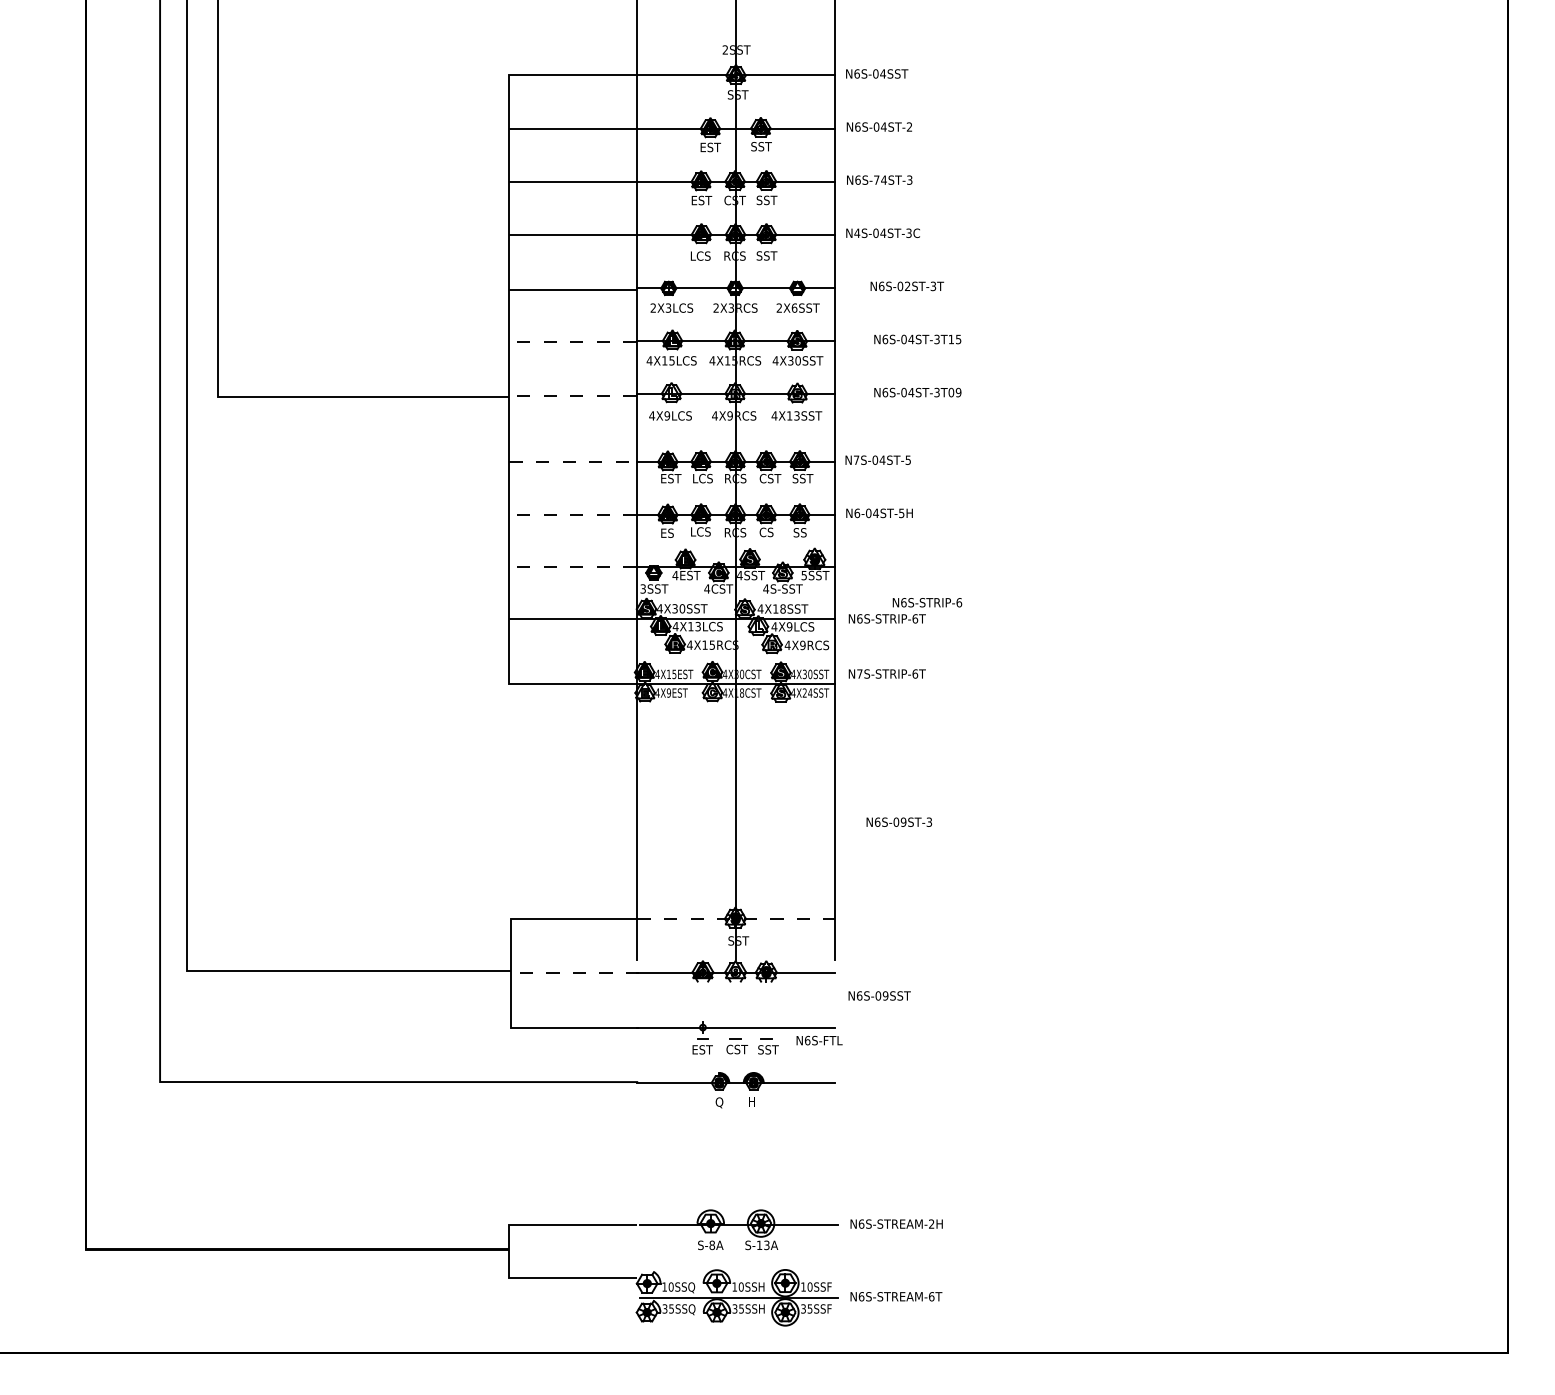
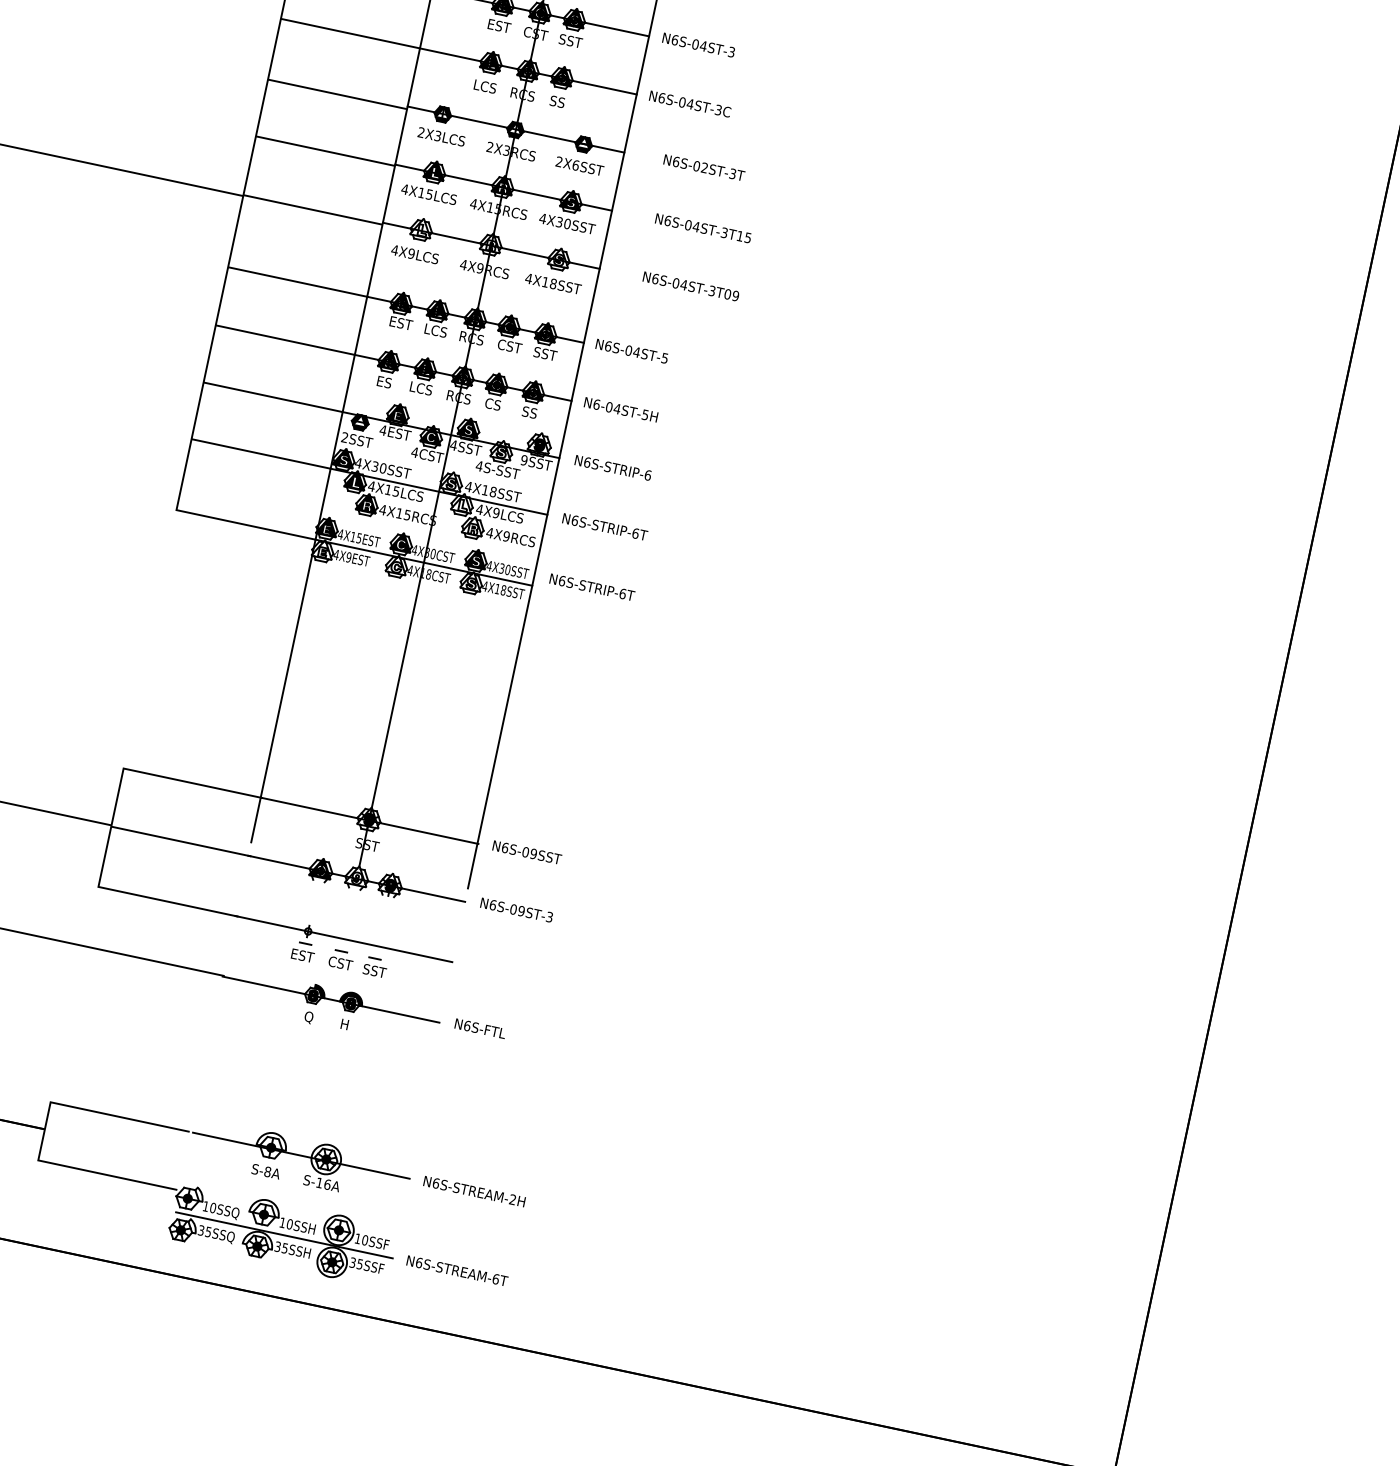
text: (876, 179) -> (695, 43), N6S-74ST-3 -> N6S-04ST-3
text: (857, 232) -> (662, 97), N4S-04ST-3C -> N6S-04ST-3C
text: (766, 255) -> (557, 101), SST -> SS
line: (573, 342) -> (325, 151), dashed -> solid
line: (573, 395) -> (313, 209), dashed -> solid
text: (796, 415) -> (553, 283), 4X13SST -> 4X18SST
text: (856, 459) -> (608, 345), N7S-04ST-5 -> N6S-04ST-5
line: (574, 461) -> (299, 282), dashed -> solid
line: (573, 514) -> (285, 339), dashed -> solid
line: (573, 567) -> (273, 397), dashed -> solid
text: (804, 574) -> (524, 459), 5SST -> 9SST
text: (642, 588) -> (344, 436), 3SST -> 2SST
text: (927, 602) -> (613, 467), moved
text: (697, 625) -> (395, 490), 4X13LCS -> 4X15LCS
text: (859, 673) -> (561, 580), N7S-STRIP-6T -> N6S-STRIP-6T
text: (807, 692) -> (500, 589), 4X24SST -> 4X18SST
text: (899, 821) -> (517, 909), moved
line: (736, 919) -> (370, 820), dashed -> solid
line: (575, 972) -> (181, 841), dashed -> solid
text: (879, 995) -> (527, 852), moved
text: (819, 1040) -> (480, 1028), moved
text: (766, 1245) -> (327, 1184), S-13A -> S-16A

